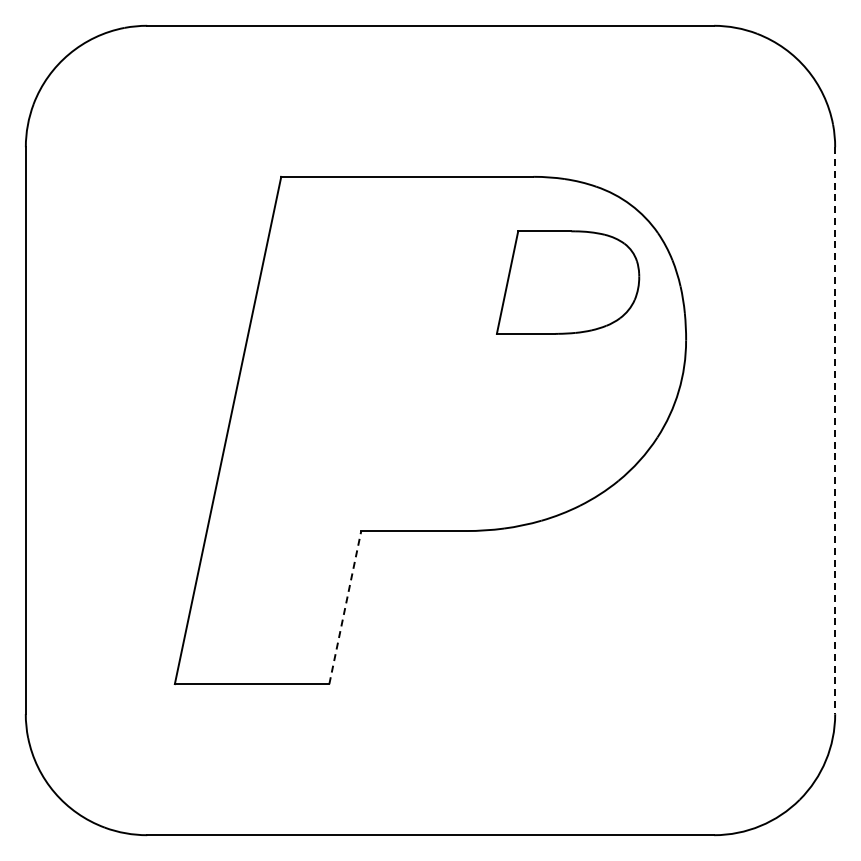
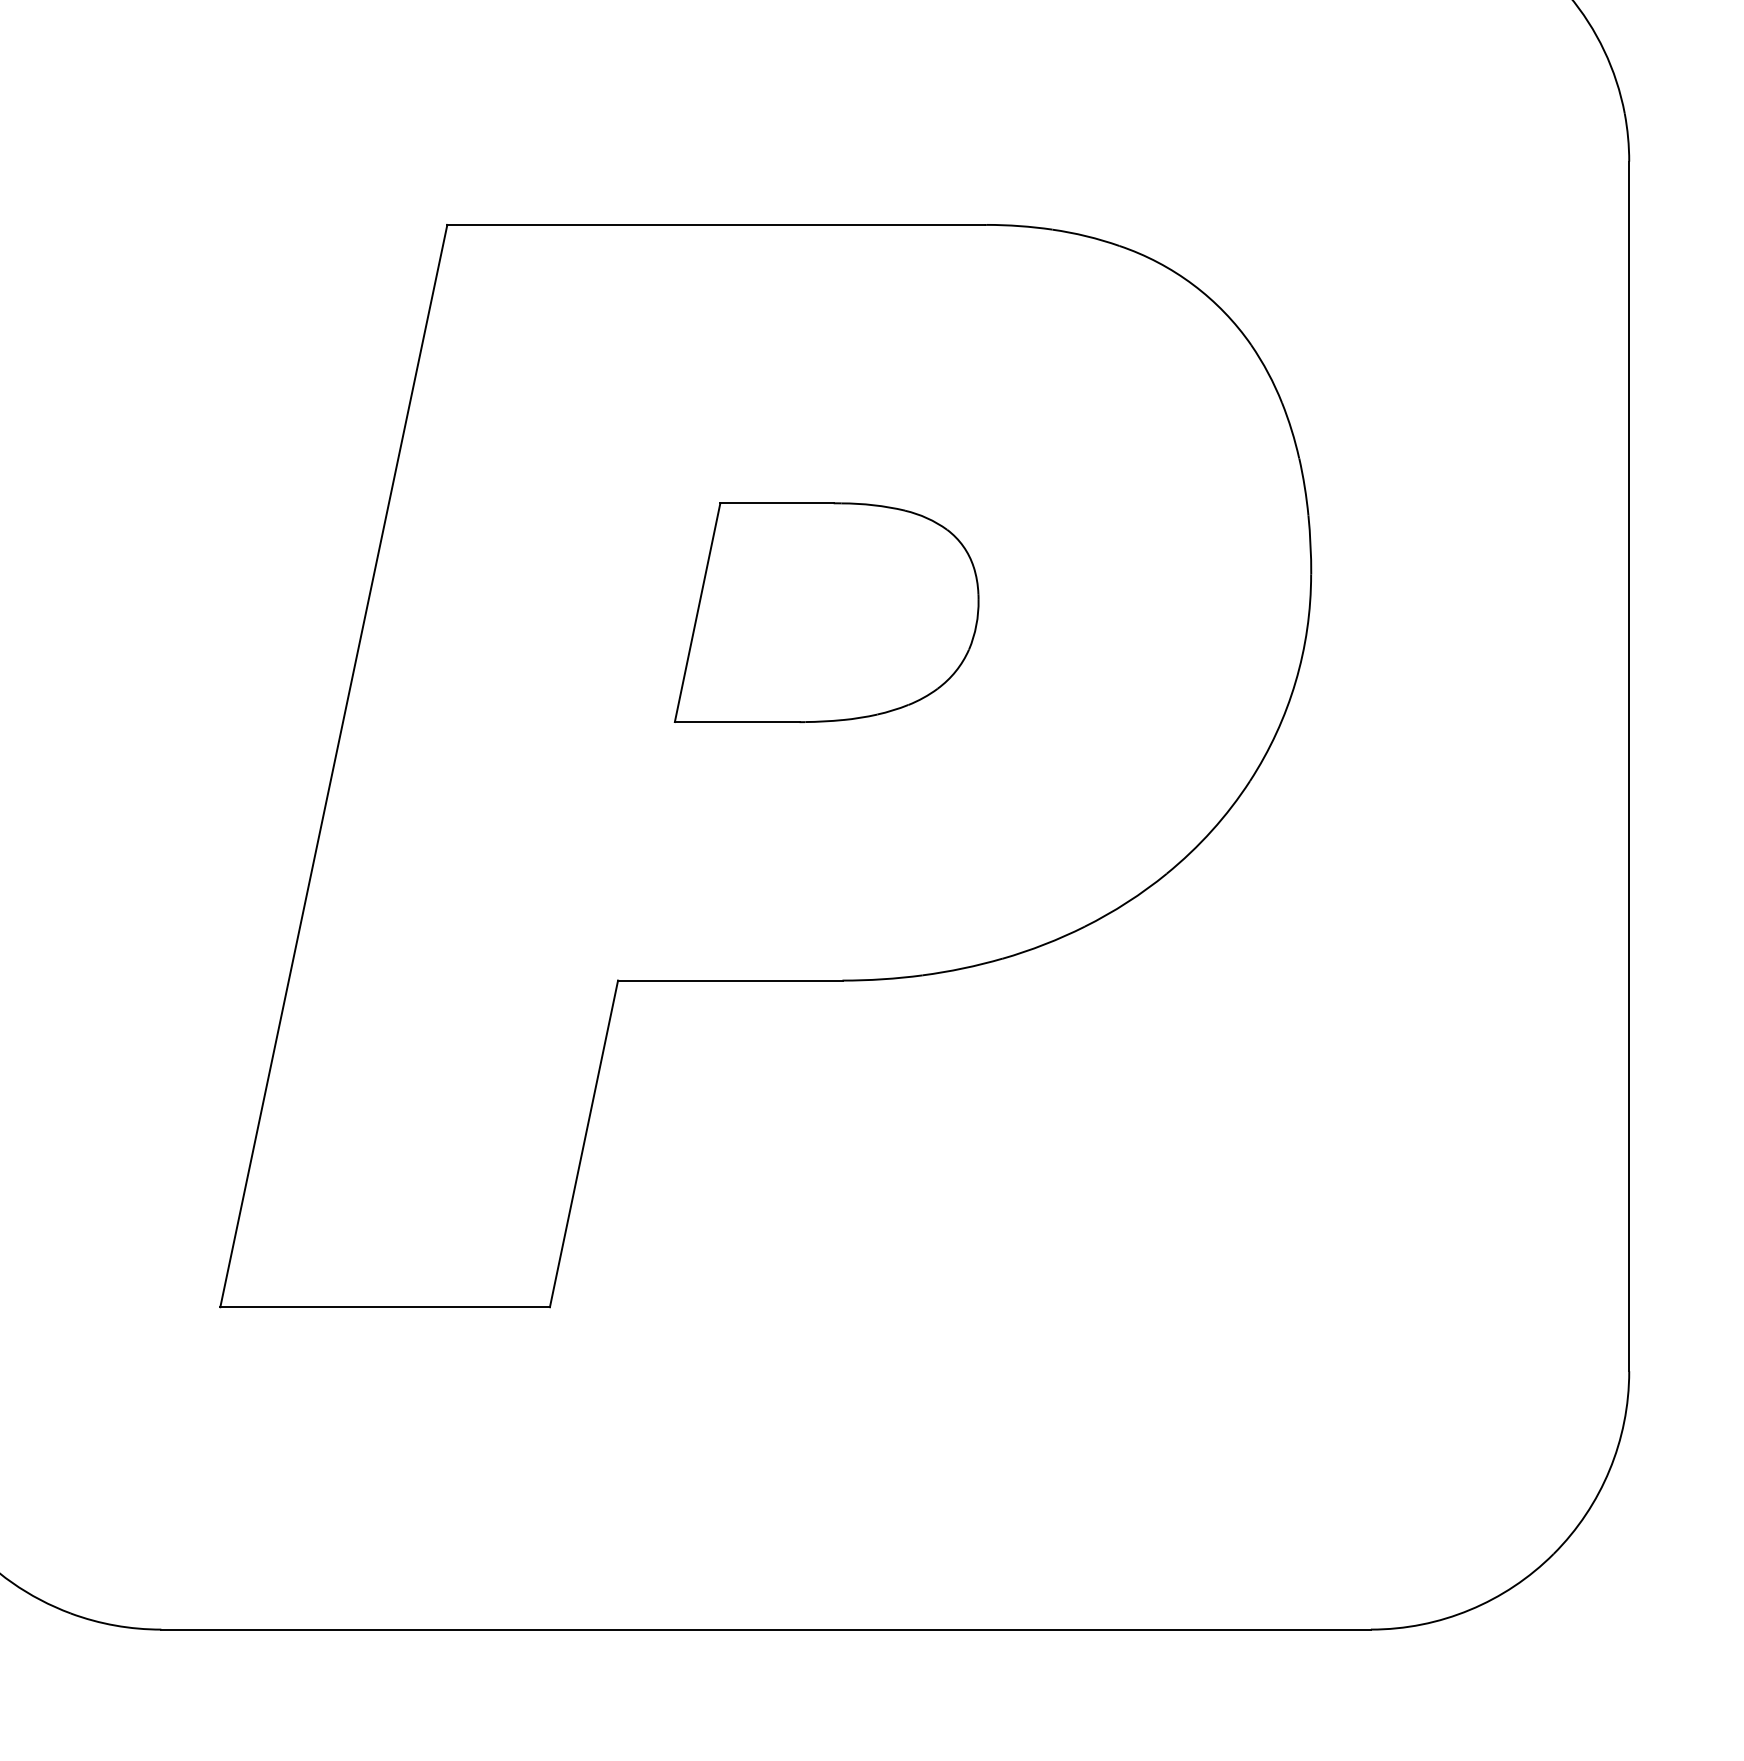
part: (568, 282) -> (827, 612), moved
line: (835, 431) -> (1629, 768), dashed -> solid
line: (345, 607) -> (584, 1143), dashed -> solid

